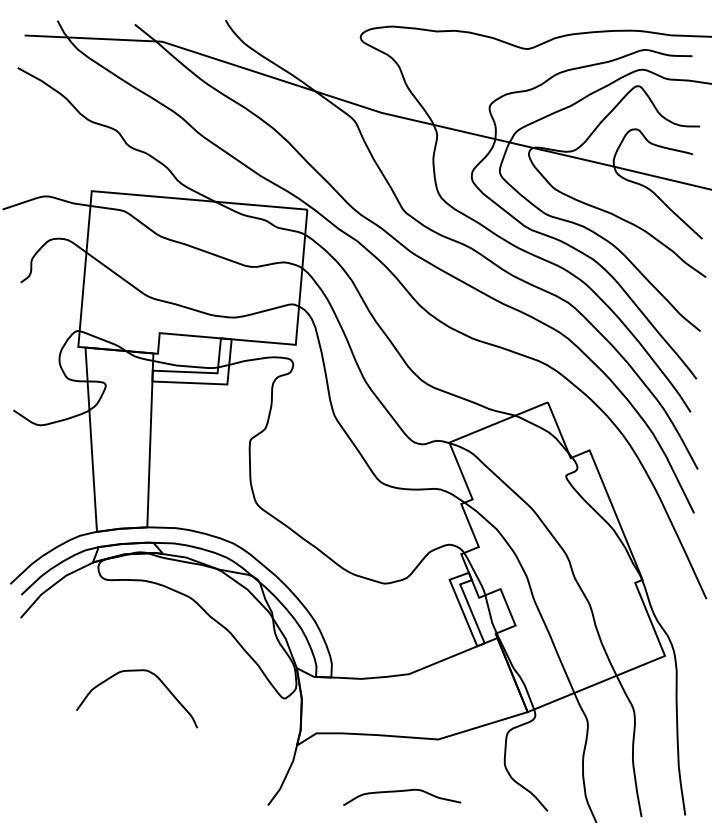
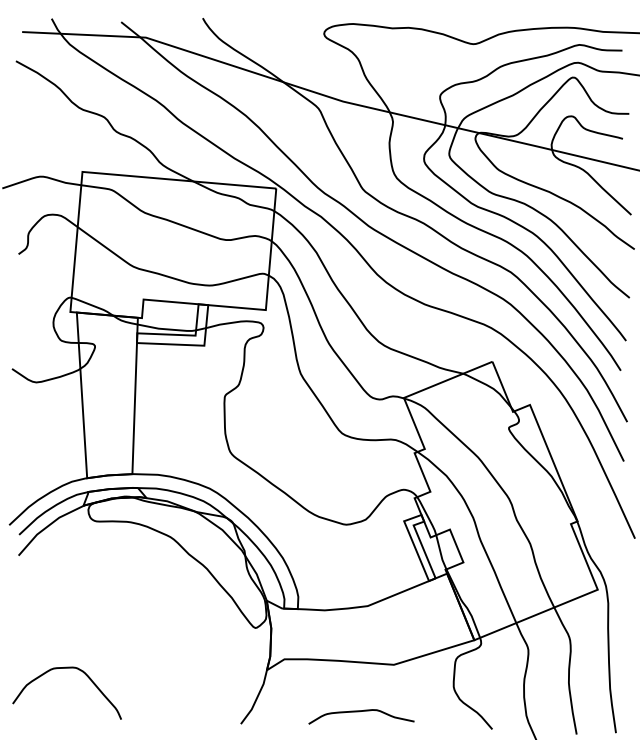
curve: (136, 671) -> (66, 668), moved

